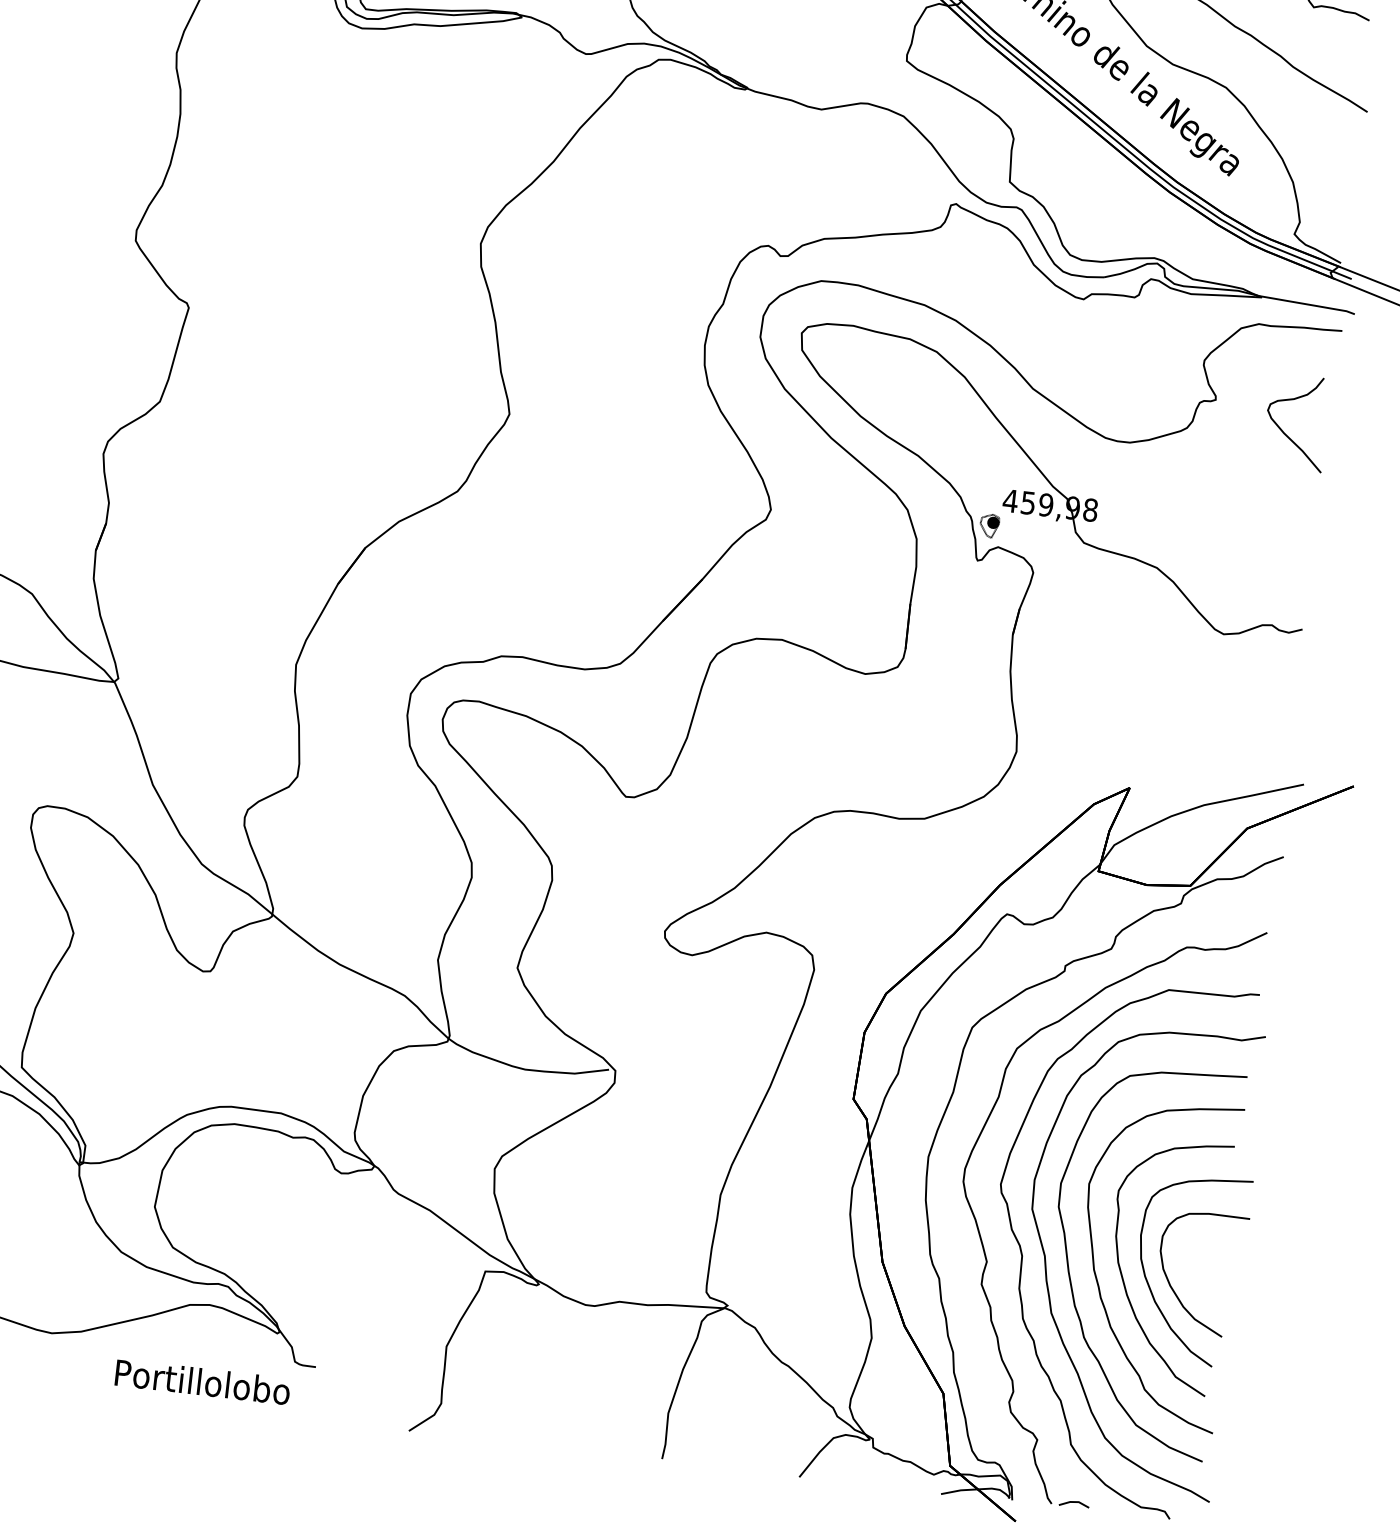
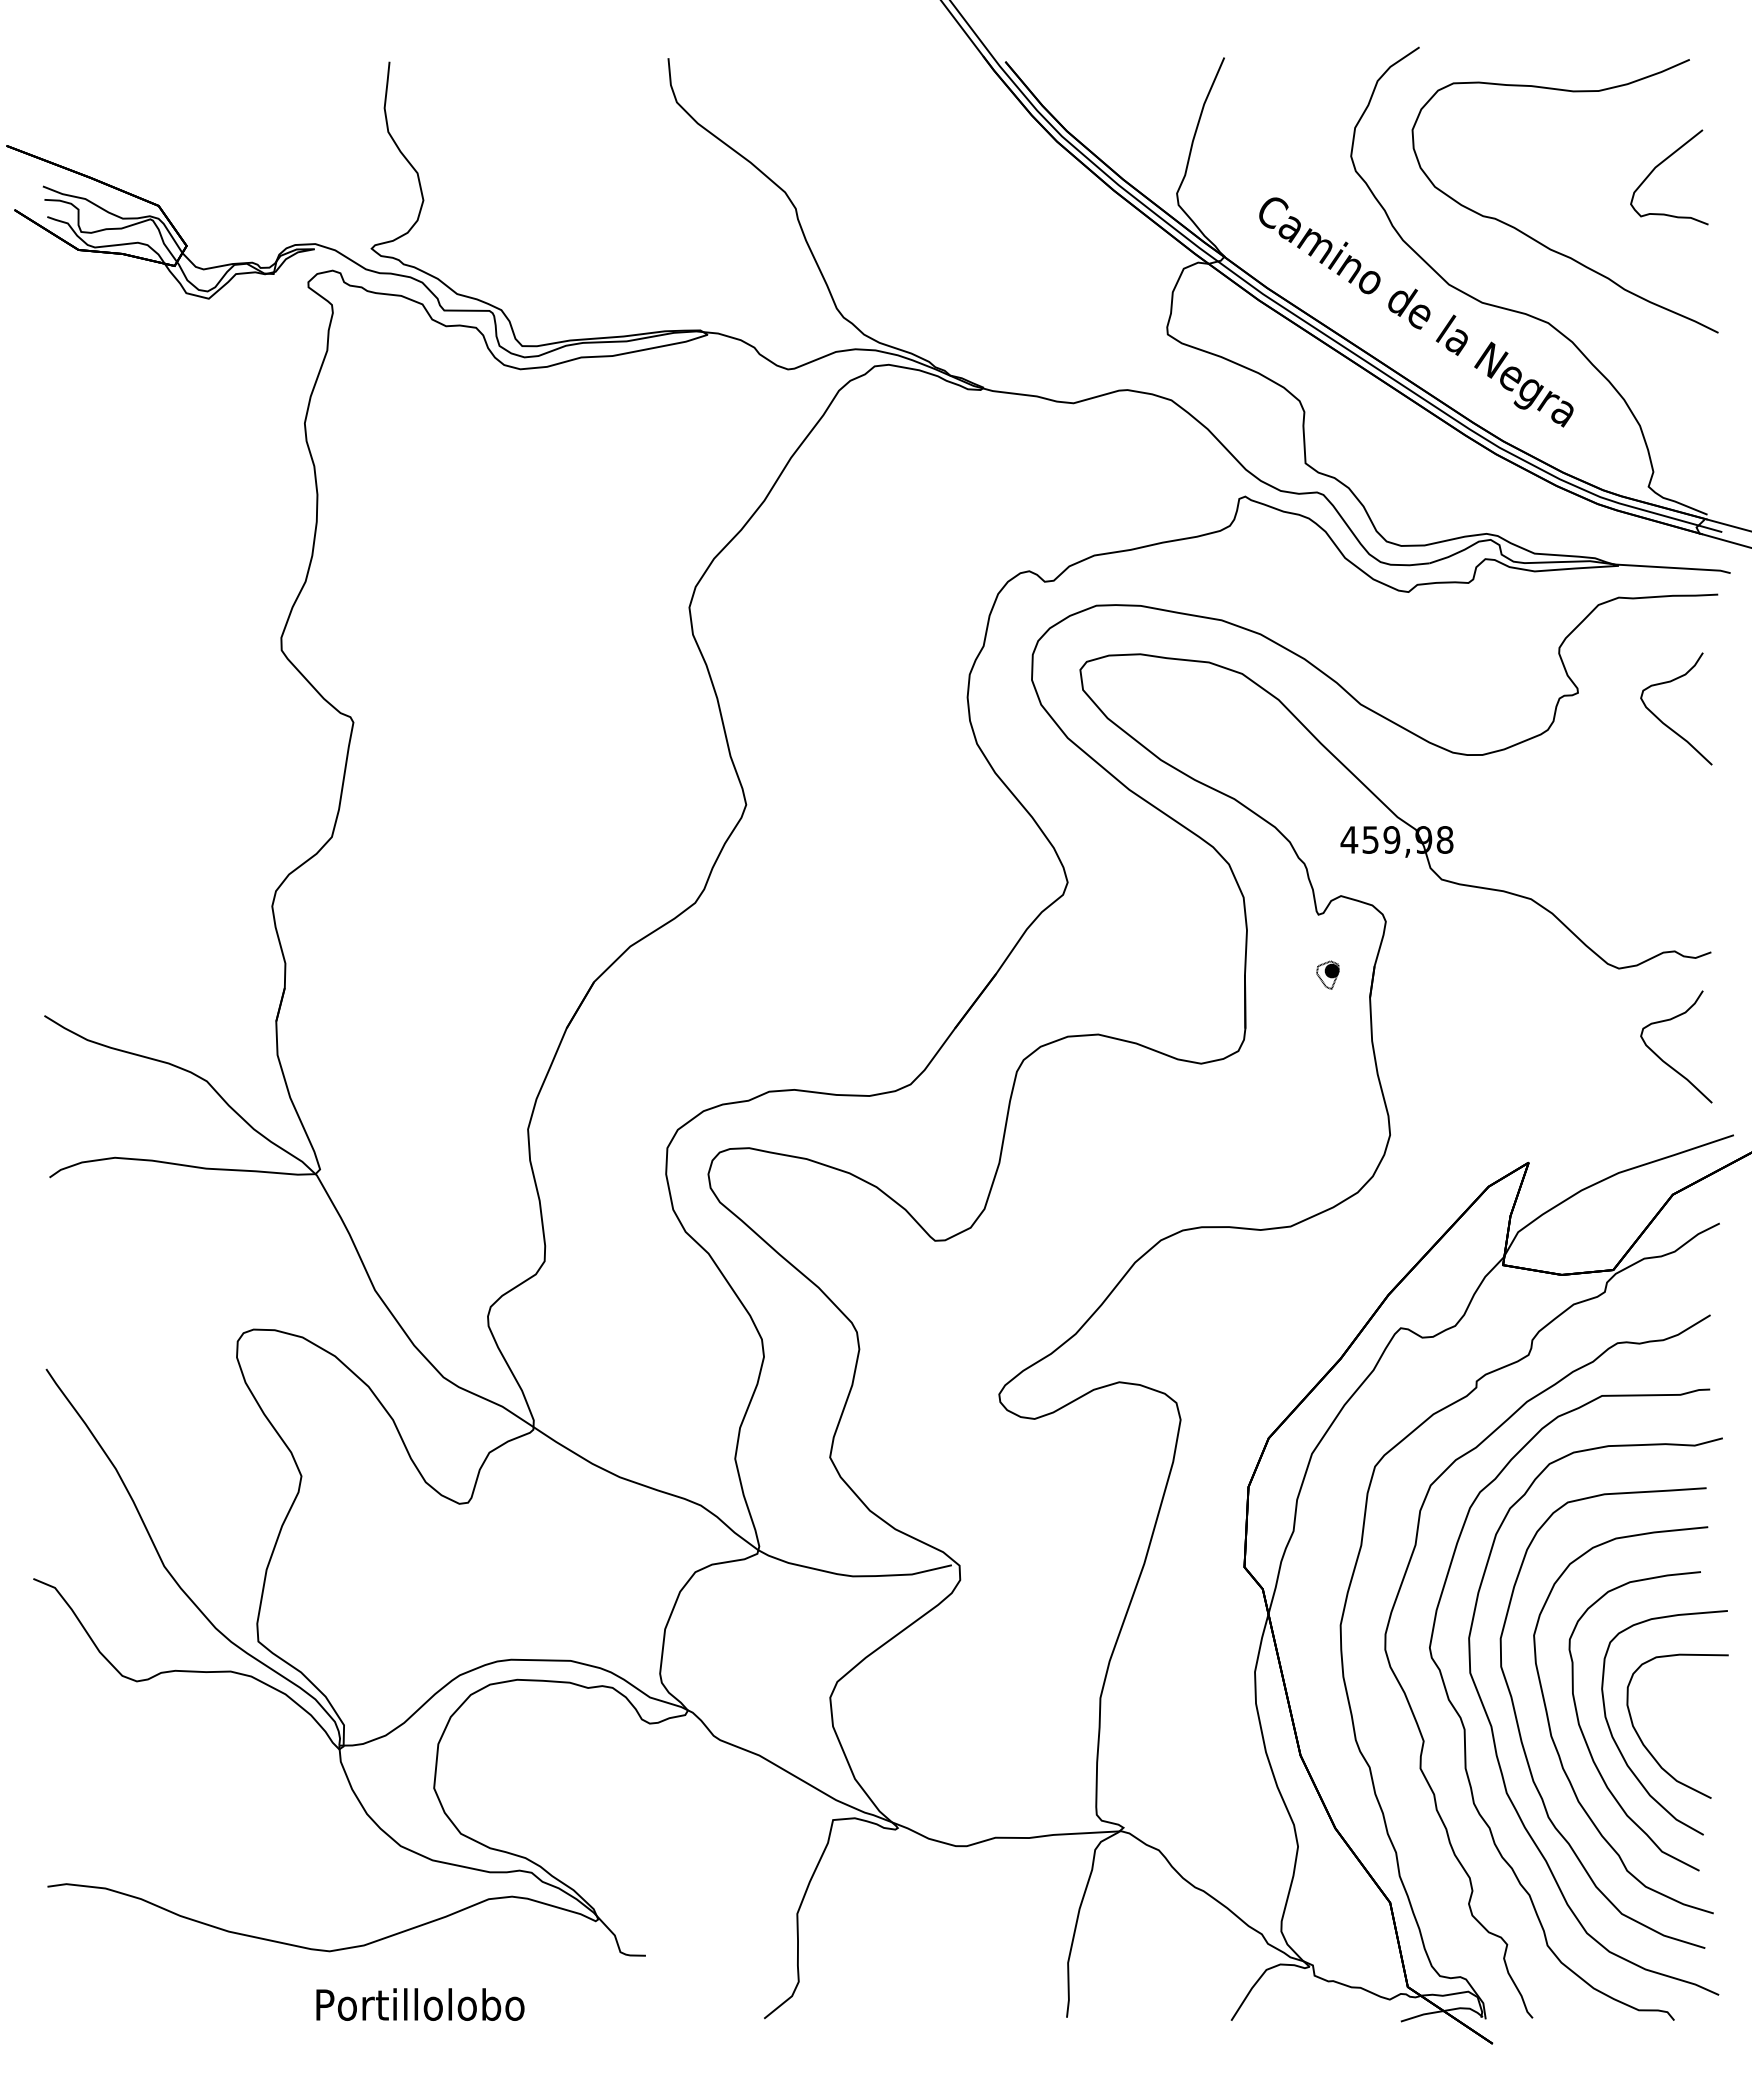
part: (989, 525) -> (1327, 974), moved
curve: (1253, 716) -> (1665, 1061), added
text: (202, 1382) -> (420, 2004), moved
line: (1074, 1502) -> (1559, 2013), removed

